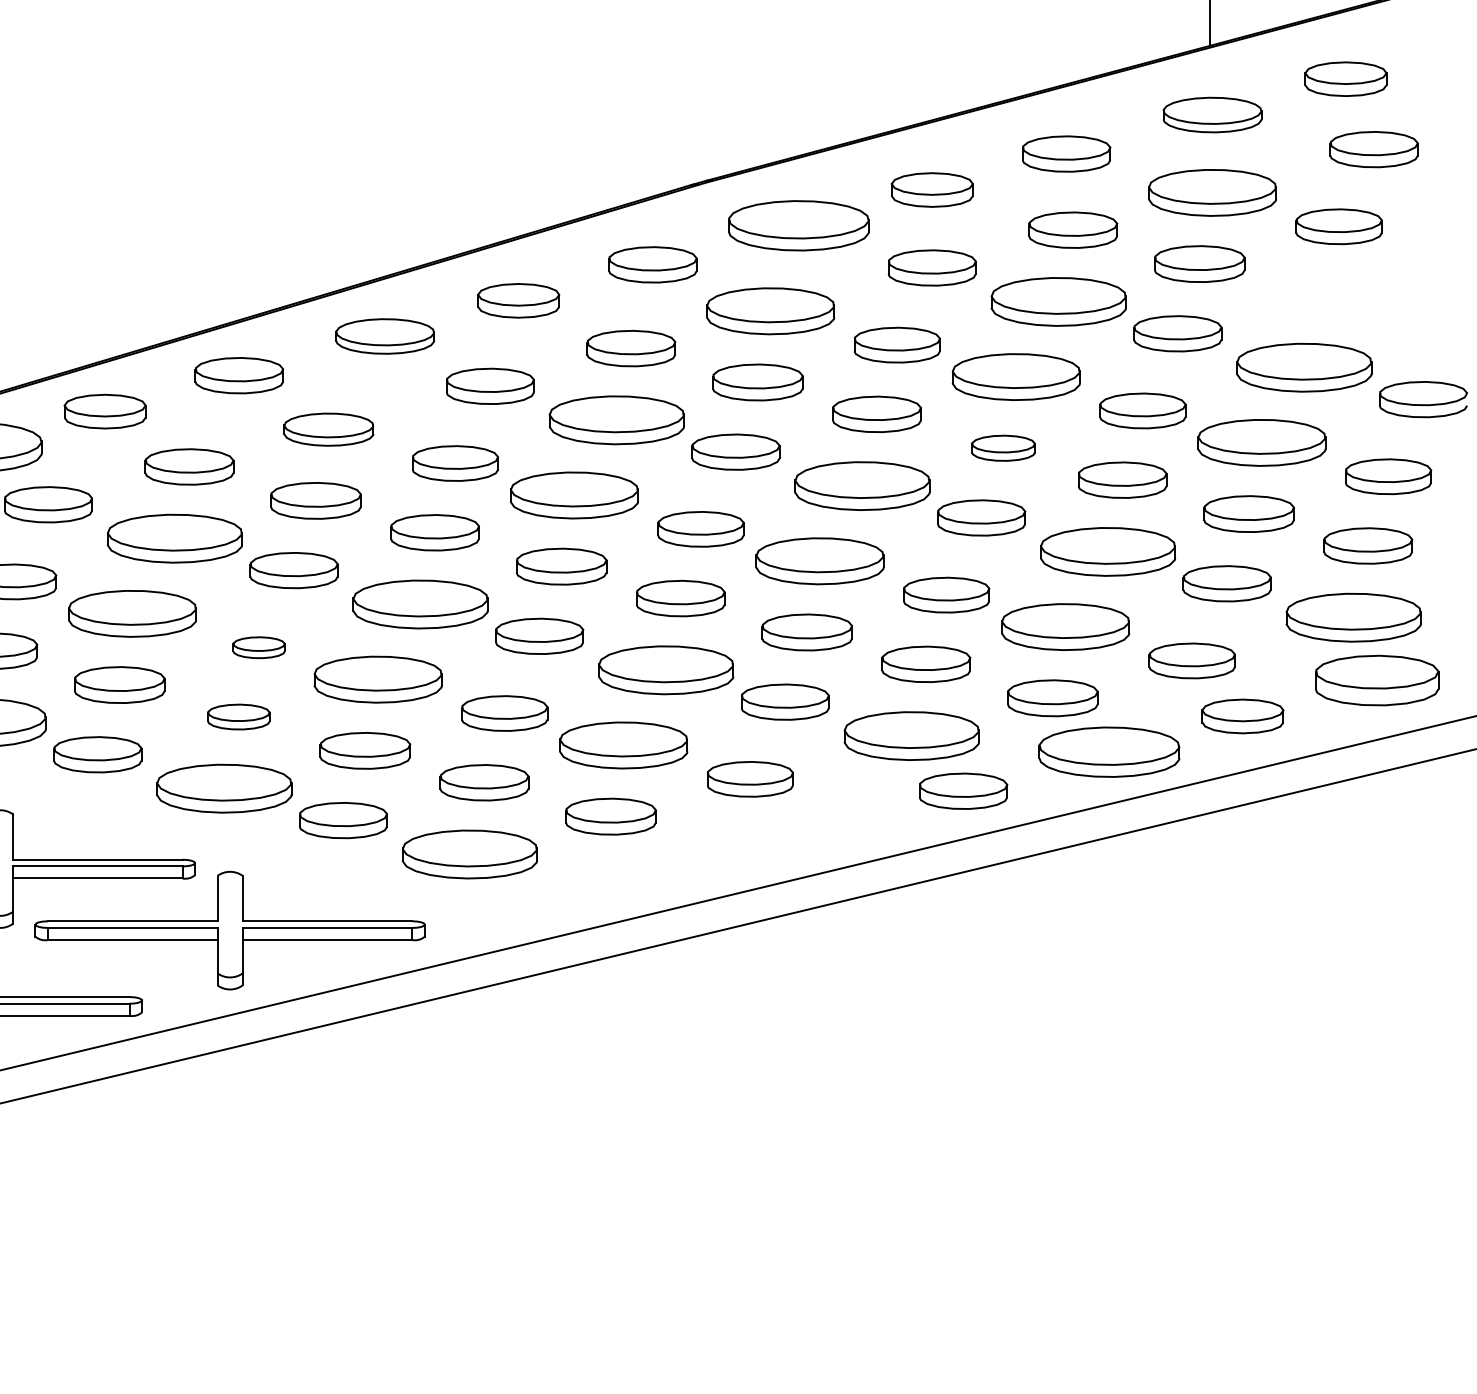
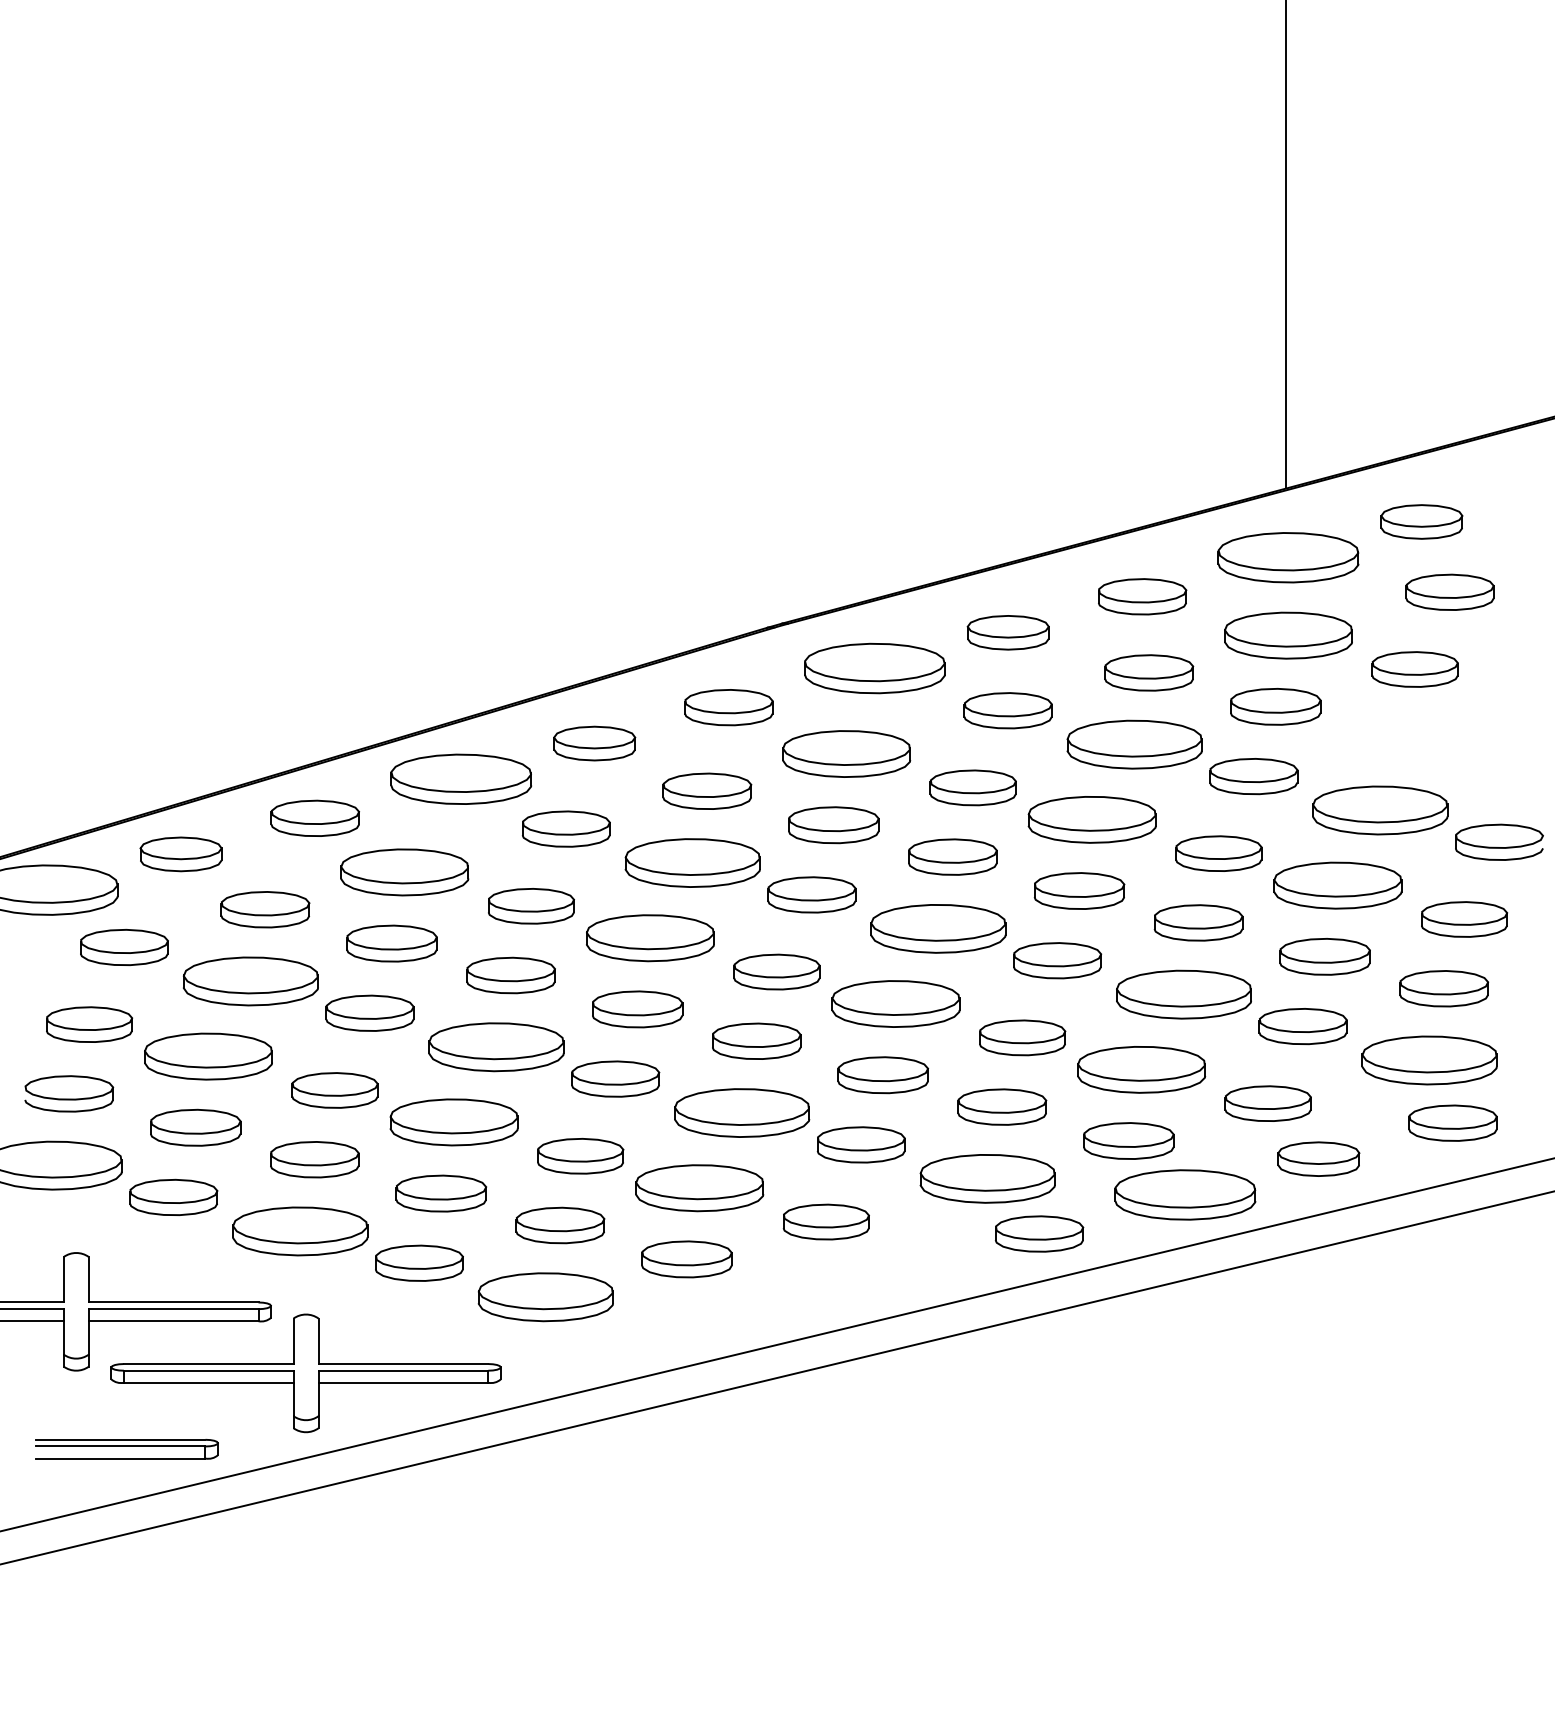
part: (1212, 114) -> (1288, 557), size x1.43
part: (384, 335) -> (460, 778), size x1.43
part: (328, 429) -> (404, 872), size x1.43
part: (1003, 447) -> (1079, 890), size x1.43
part: (258, 647) -> (334, 1090), size x1.67
part: (1376, 679) -> (1452, 1122), size x0.71
part: (238, 716) -> (314, 1159), size x1.43

